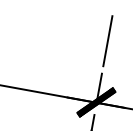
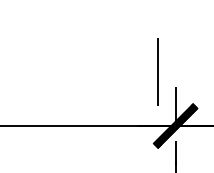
line: (107, 40) -> (157, 71), moved

